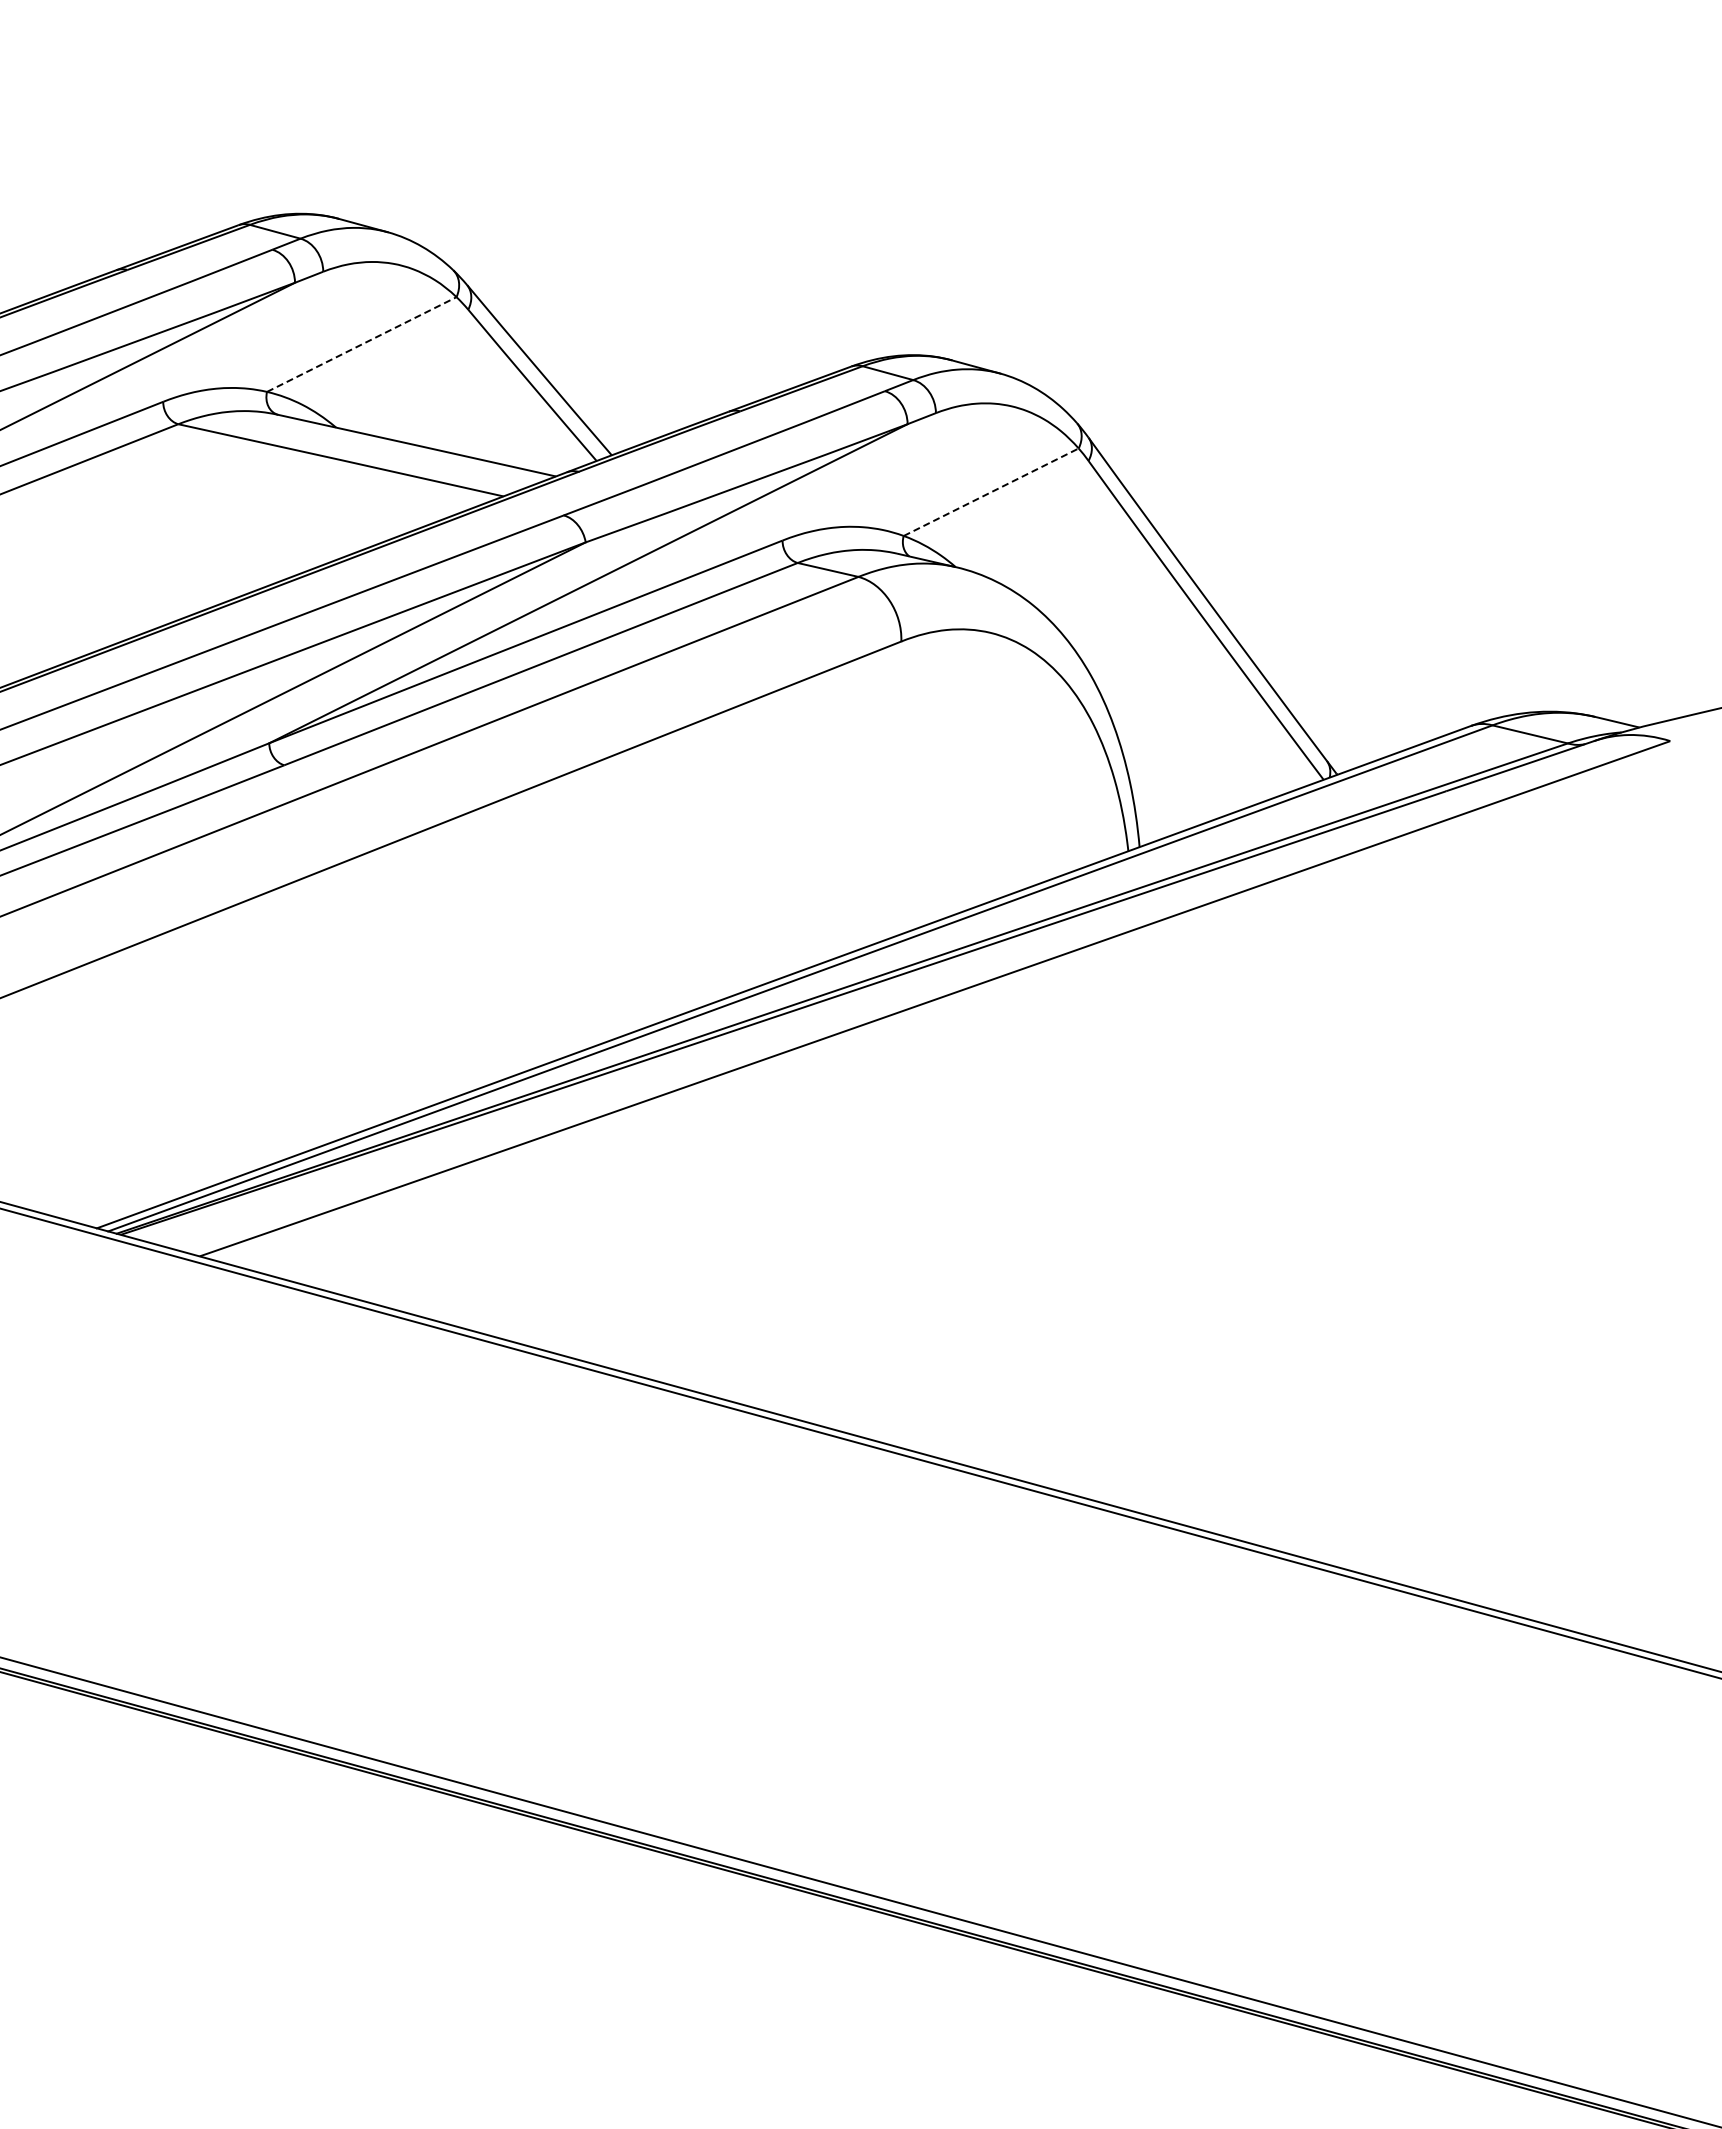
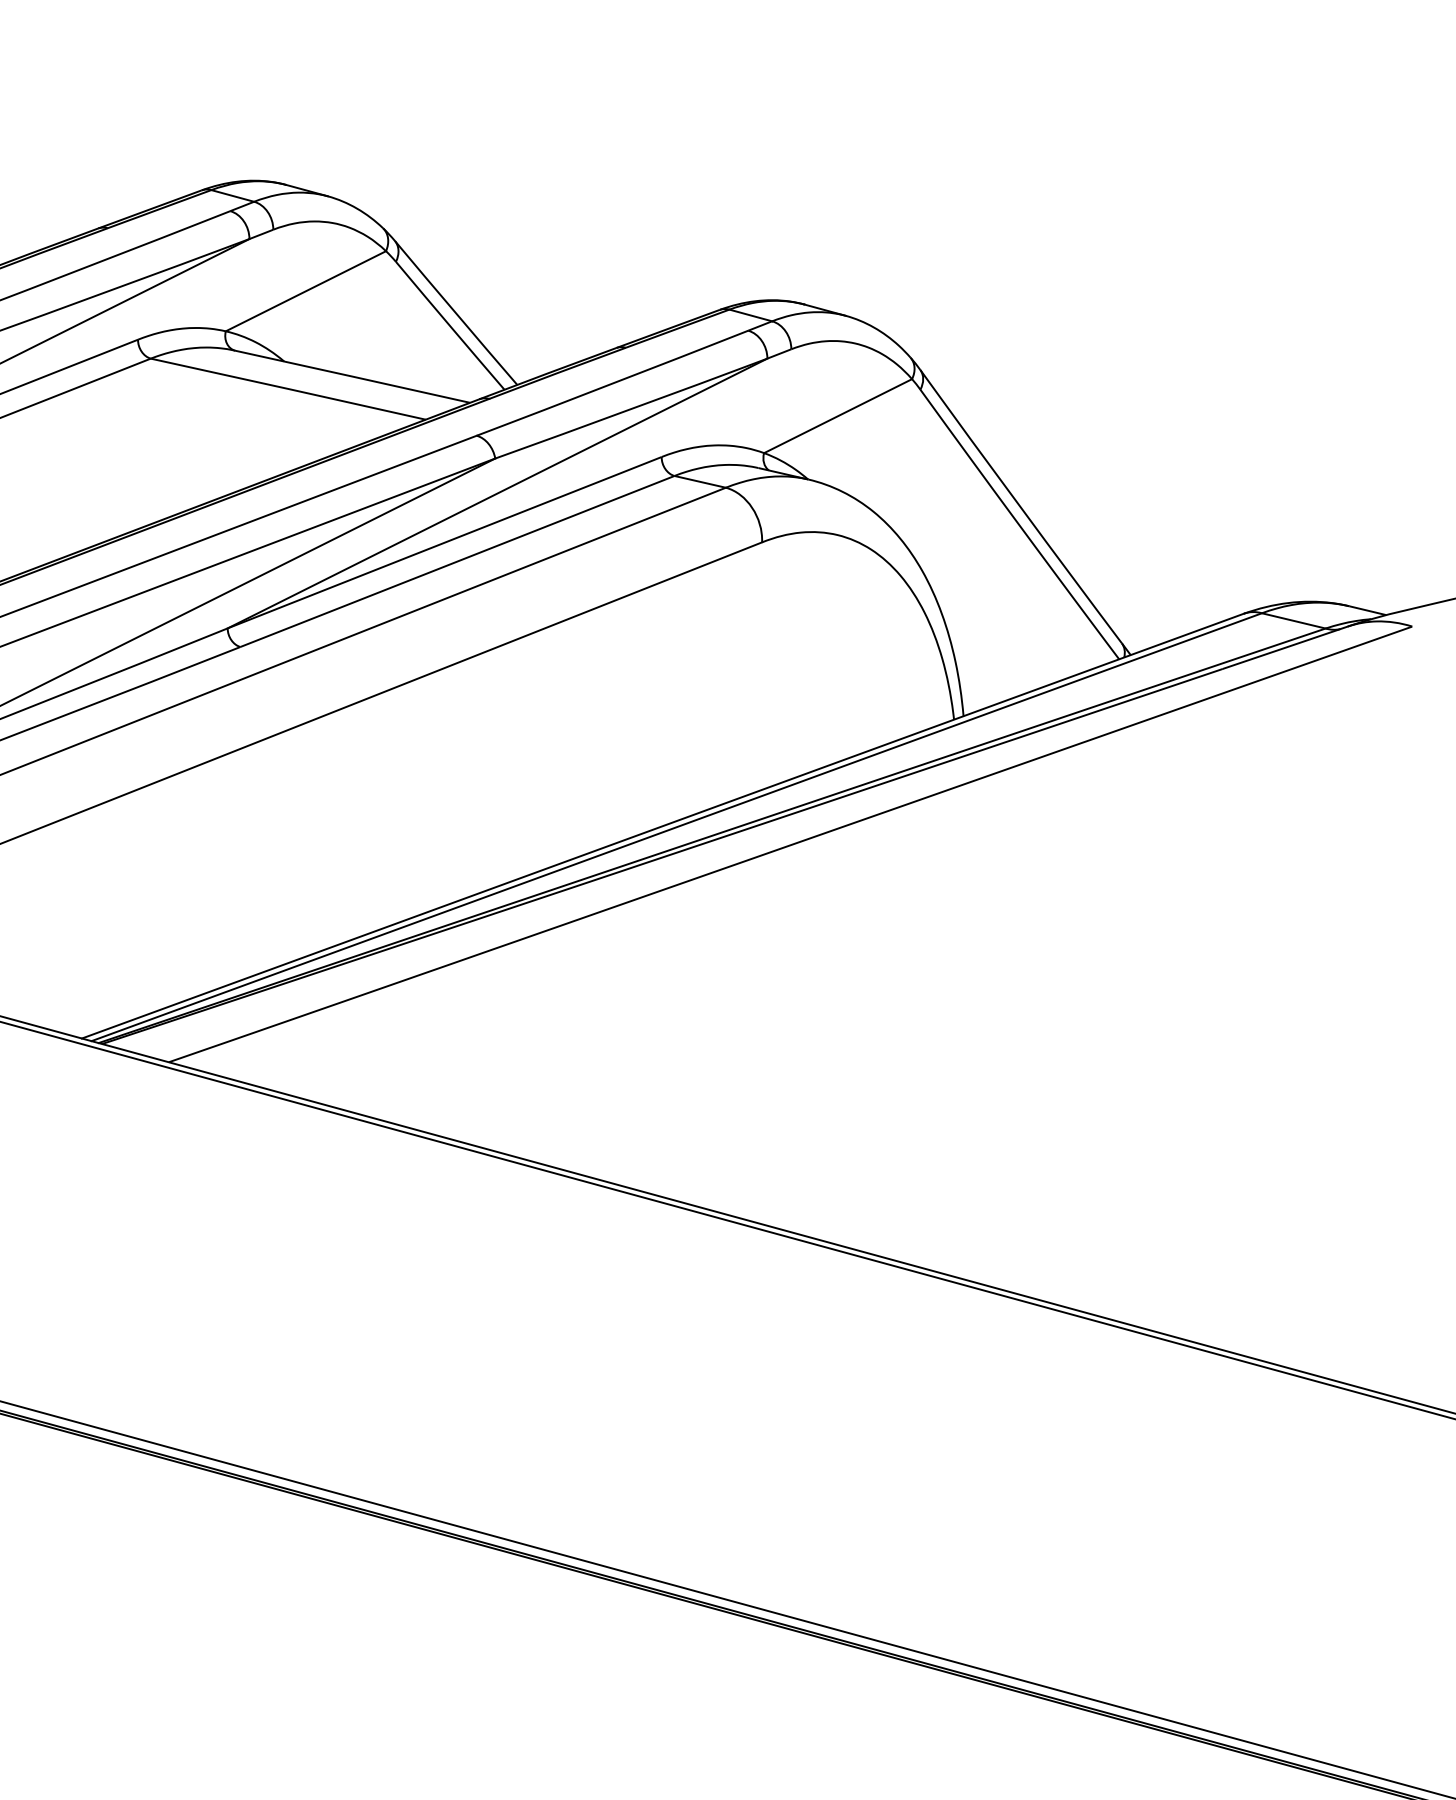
line: (361, 344) -> (305, 291), dashed -> solid
line: (991, 492) -> (838, 416), dashed -> solid

